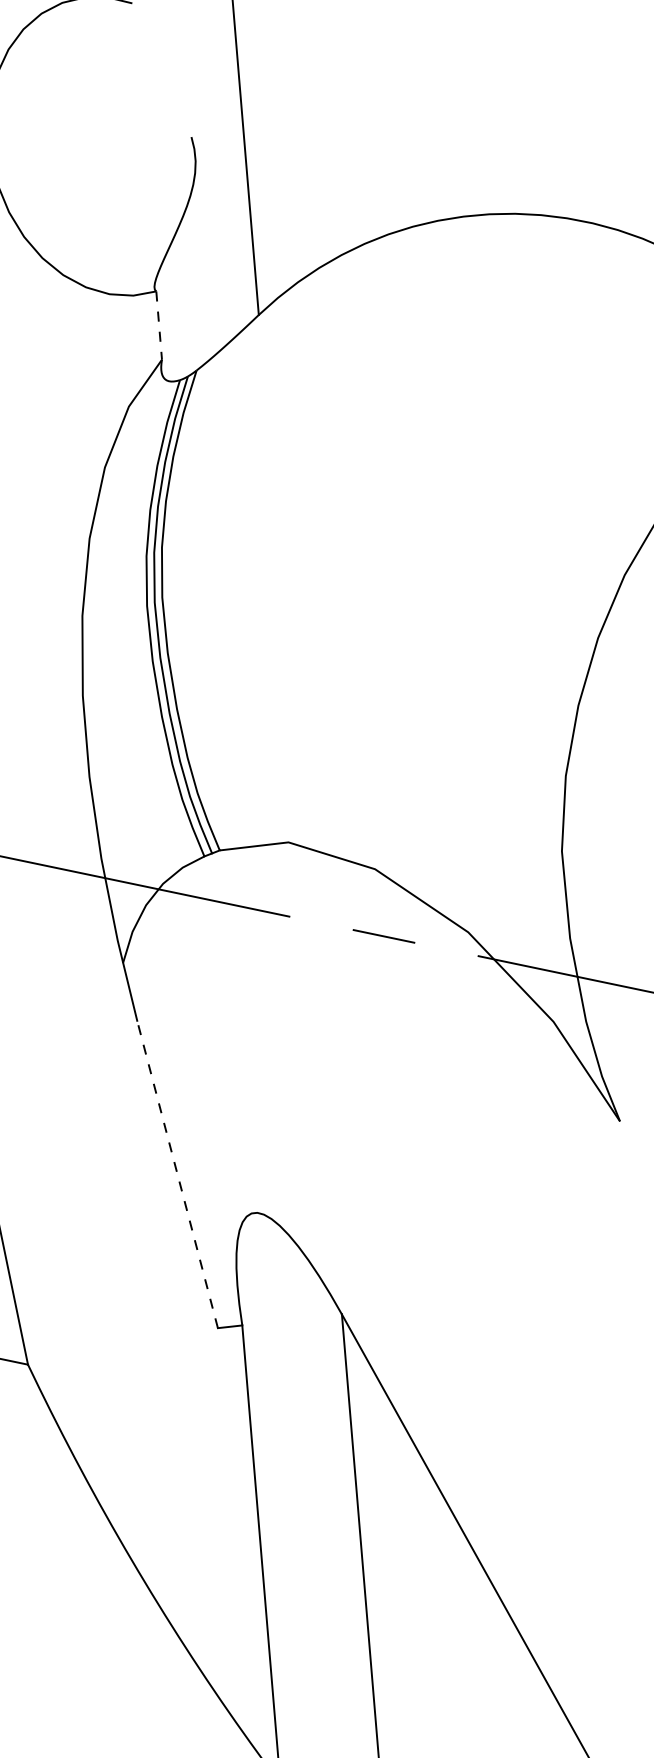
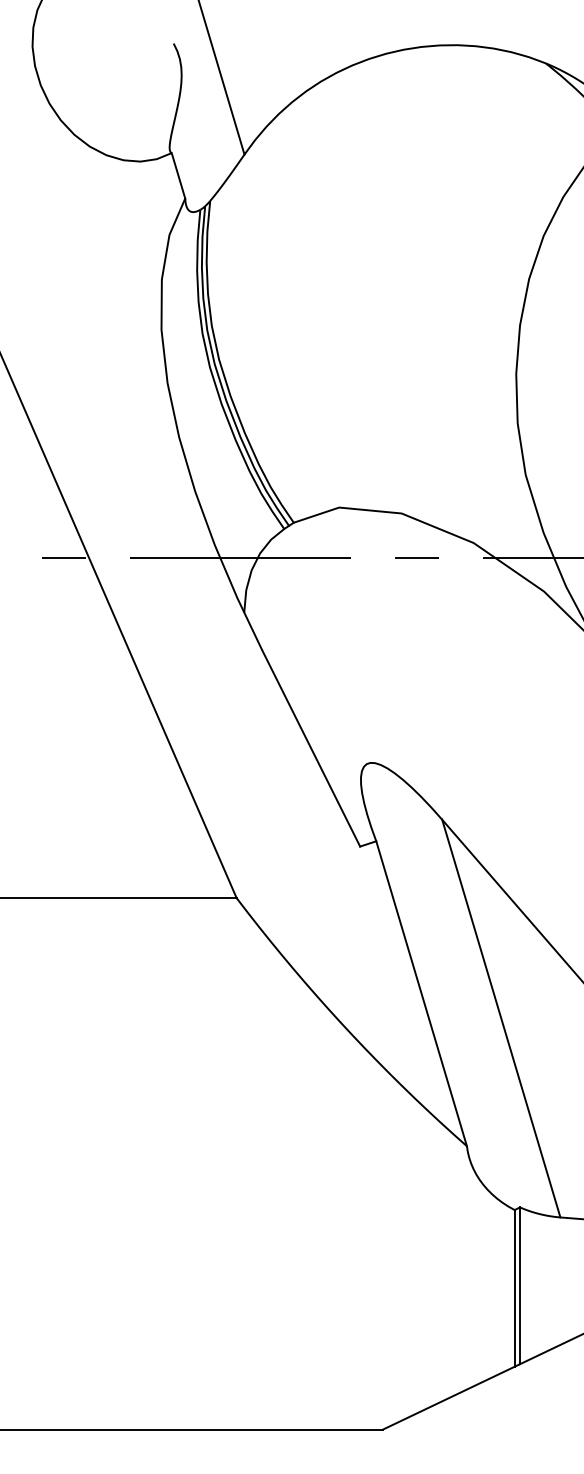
line: (159, 325) -> (178, 175), dashed -> solid
line: (178, 1175) -> (311, 748), dashed -> solid

